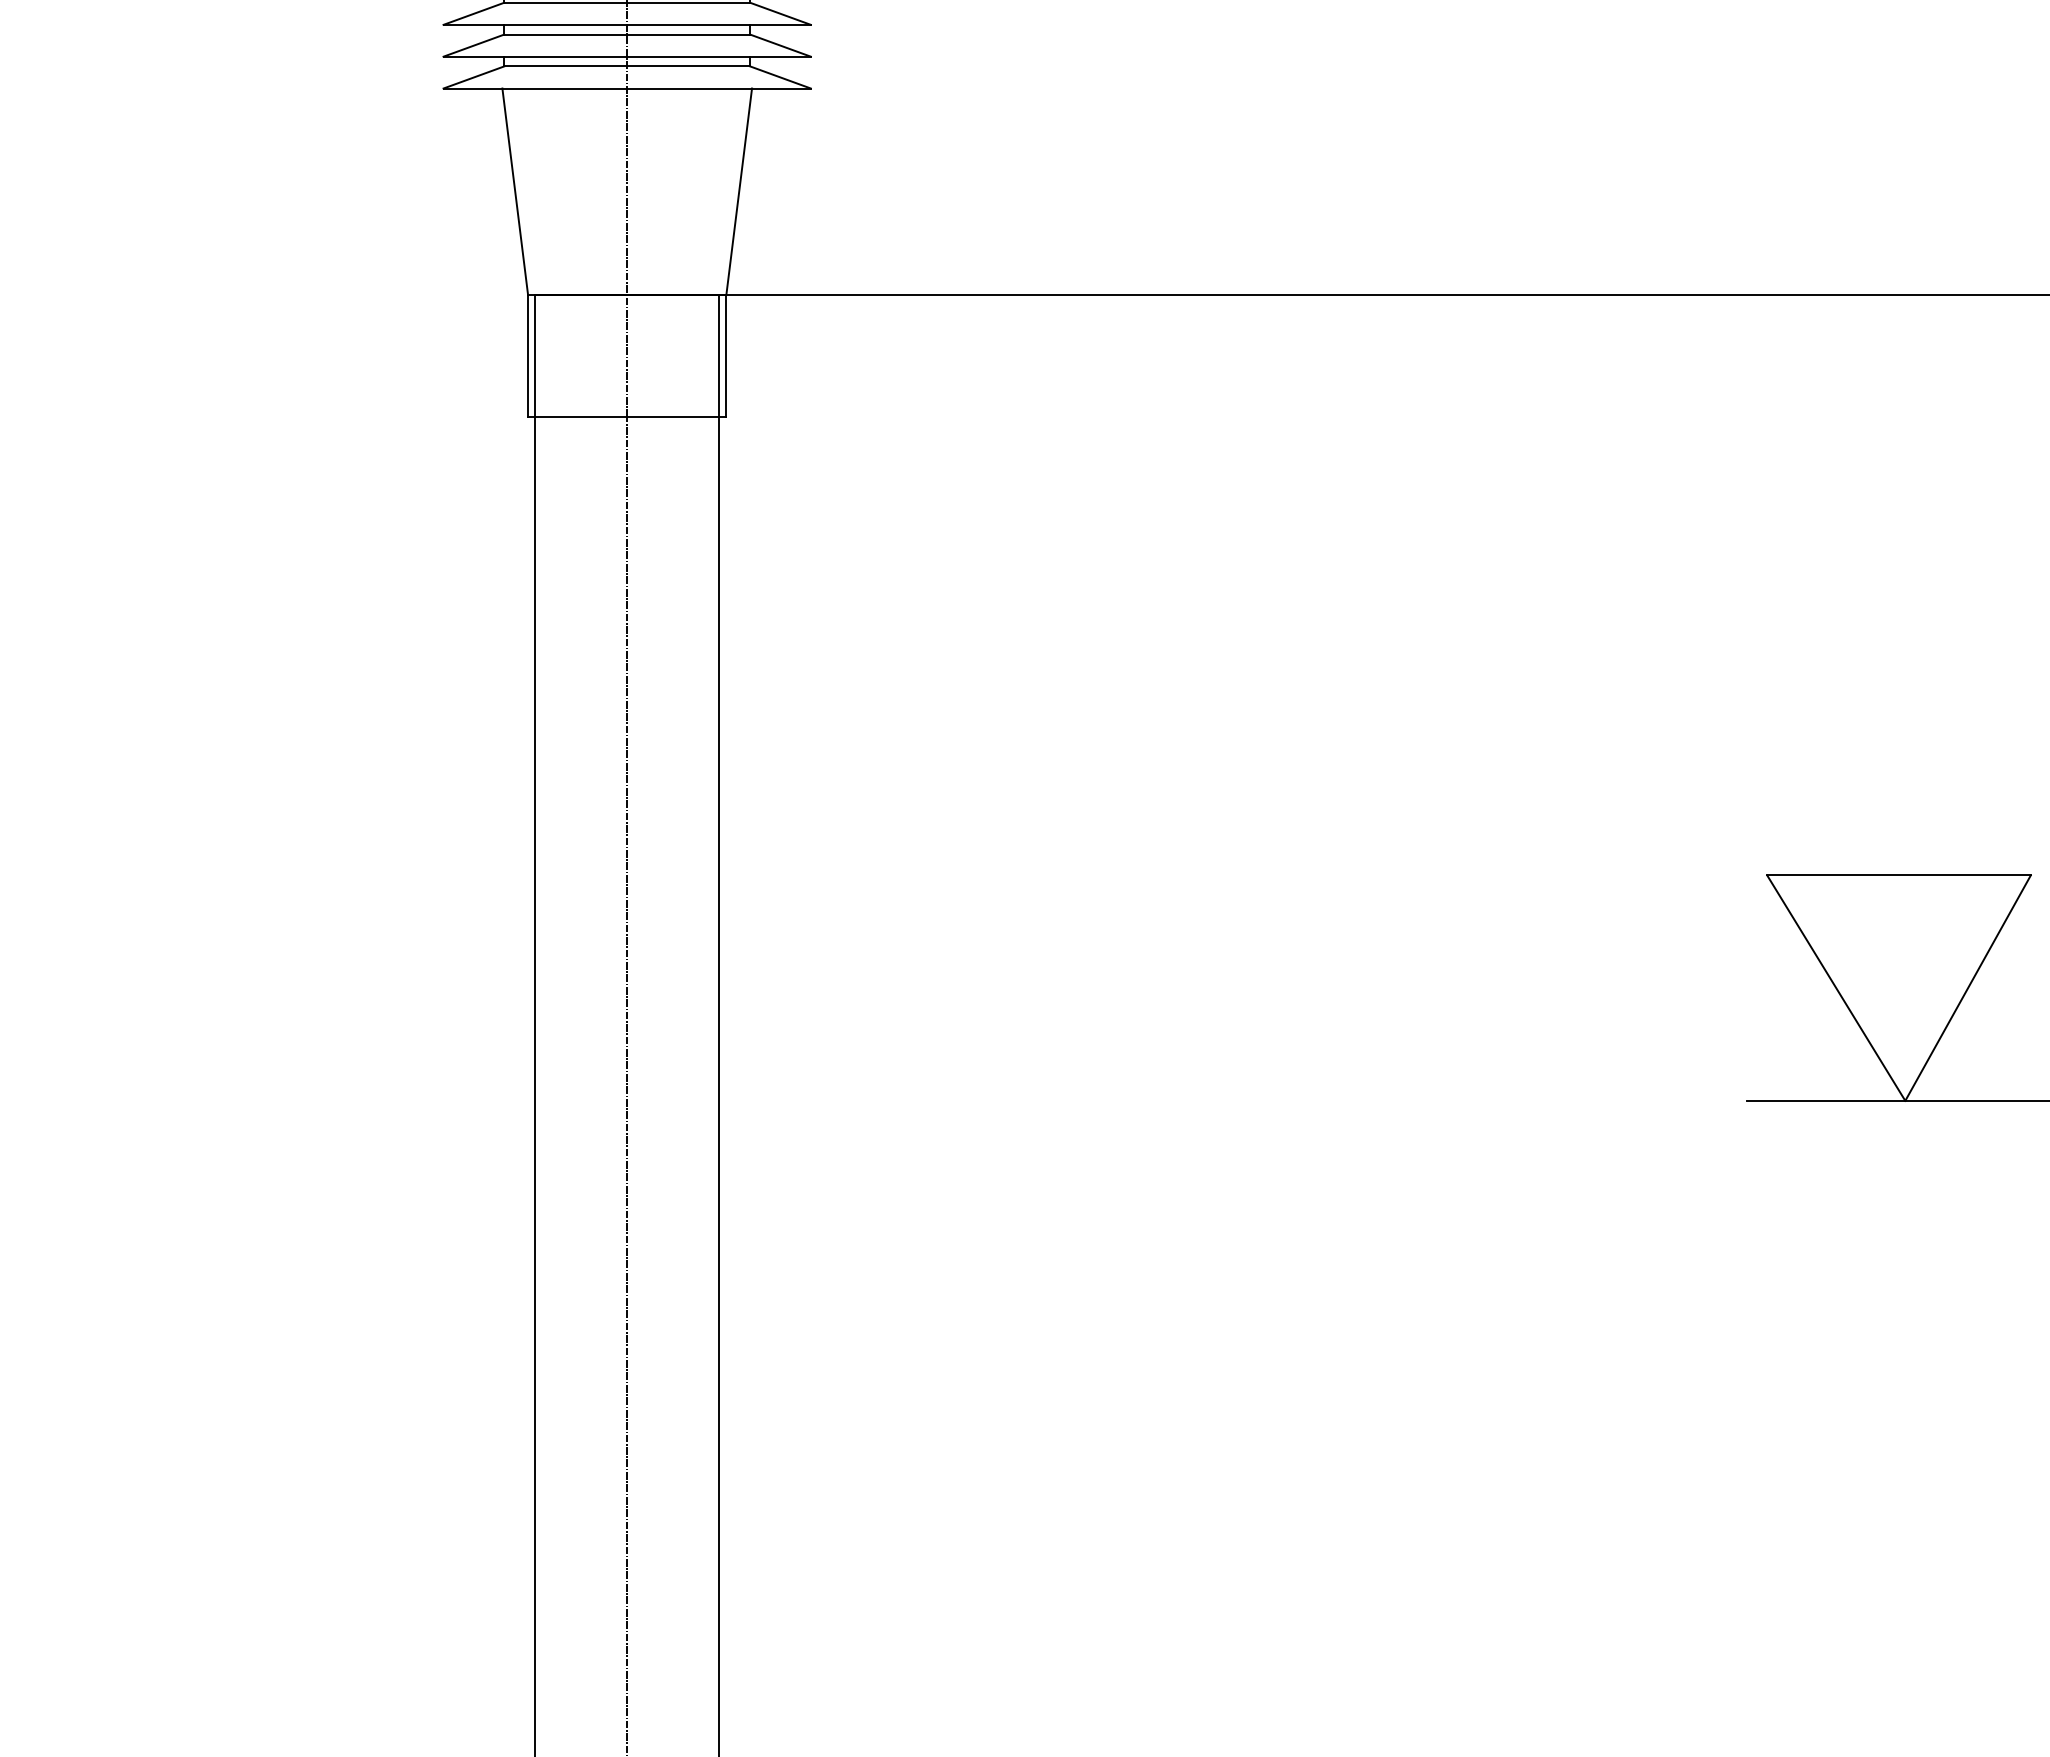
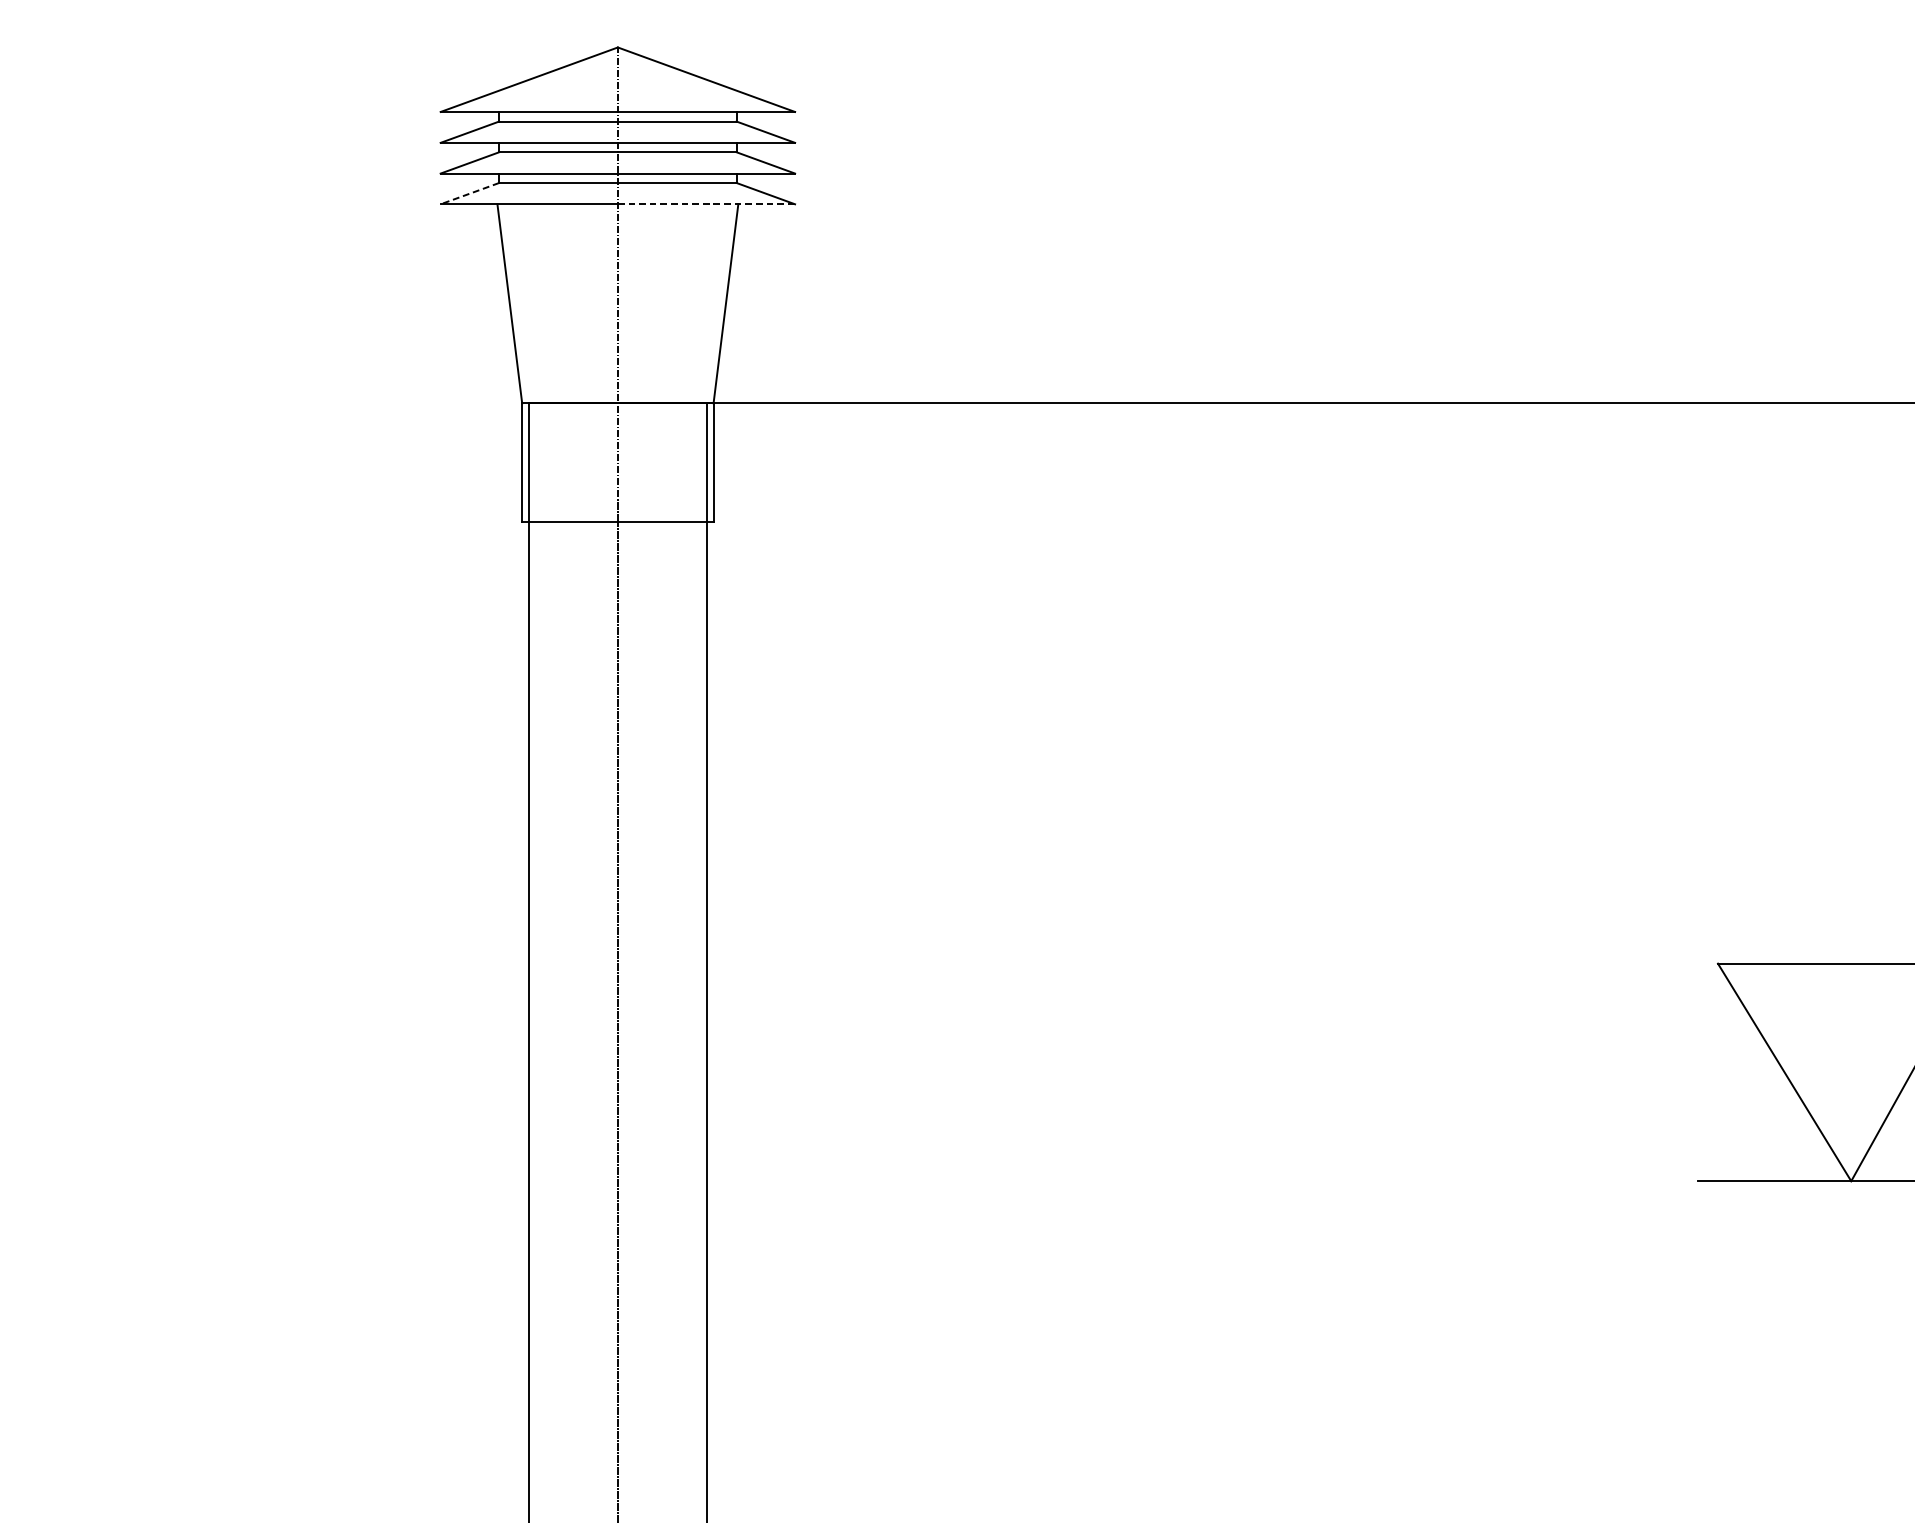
line: (473, 77) -> (469, 193), solid -> dashed
line: (719, 88) -> (706, 204), solid -> dashed

